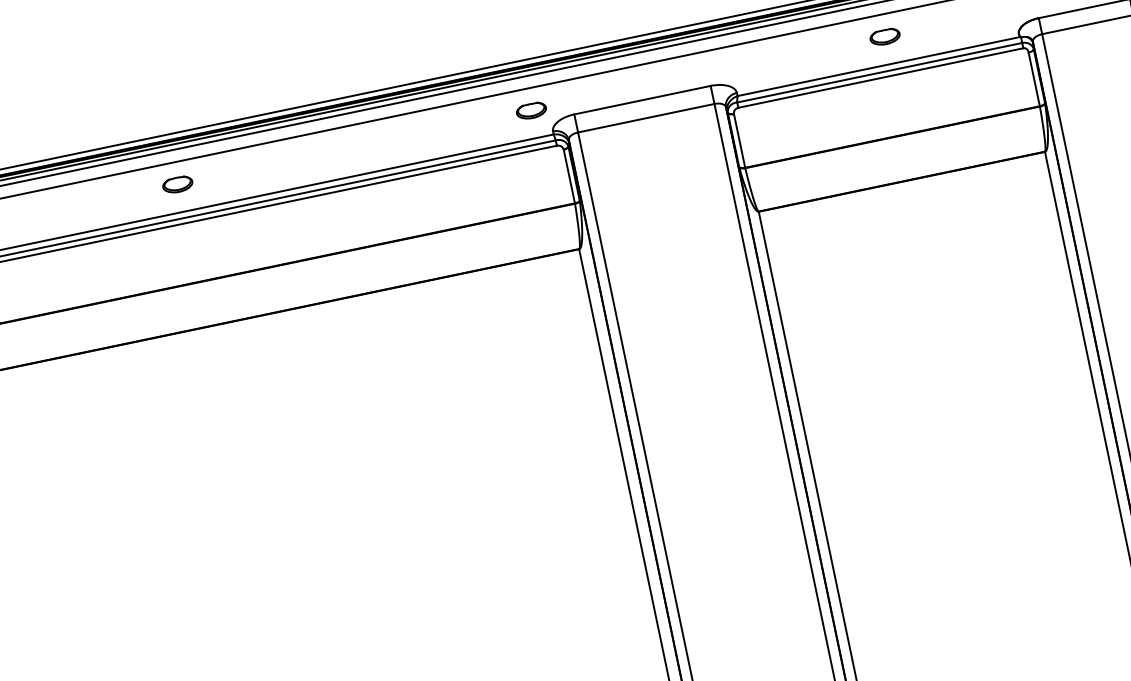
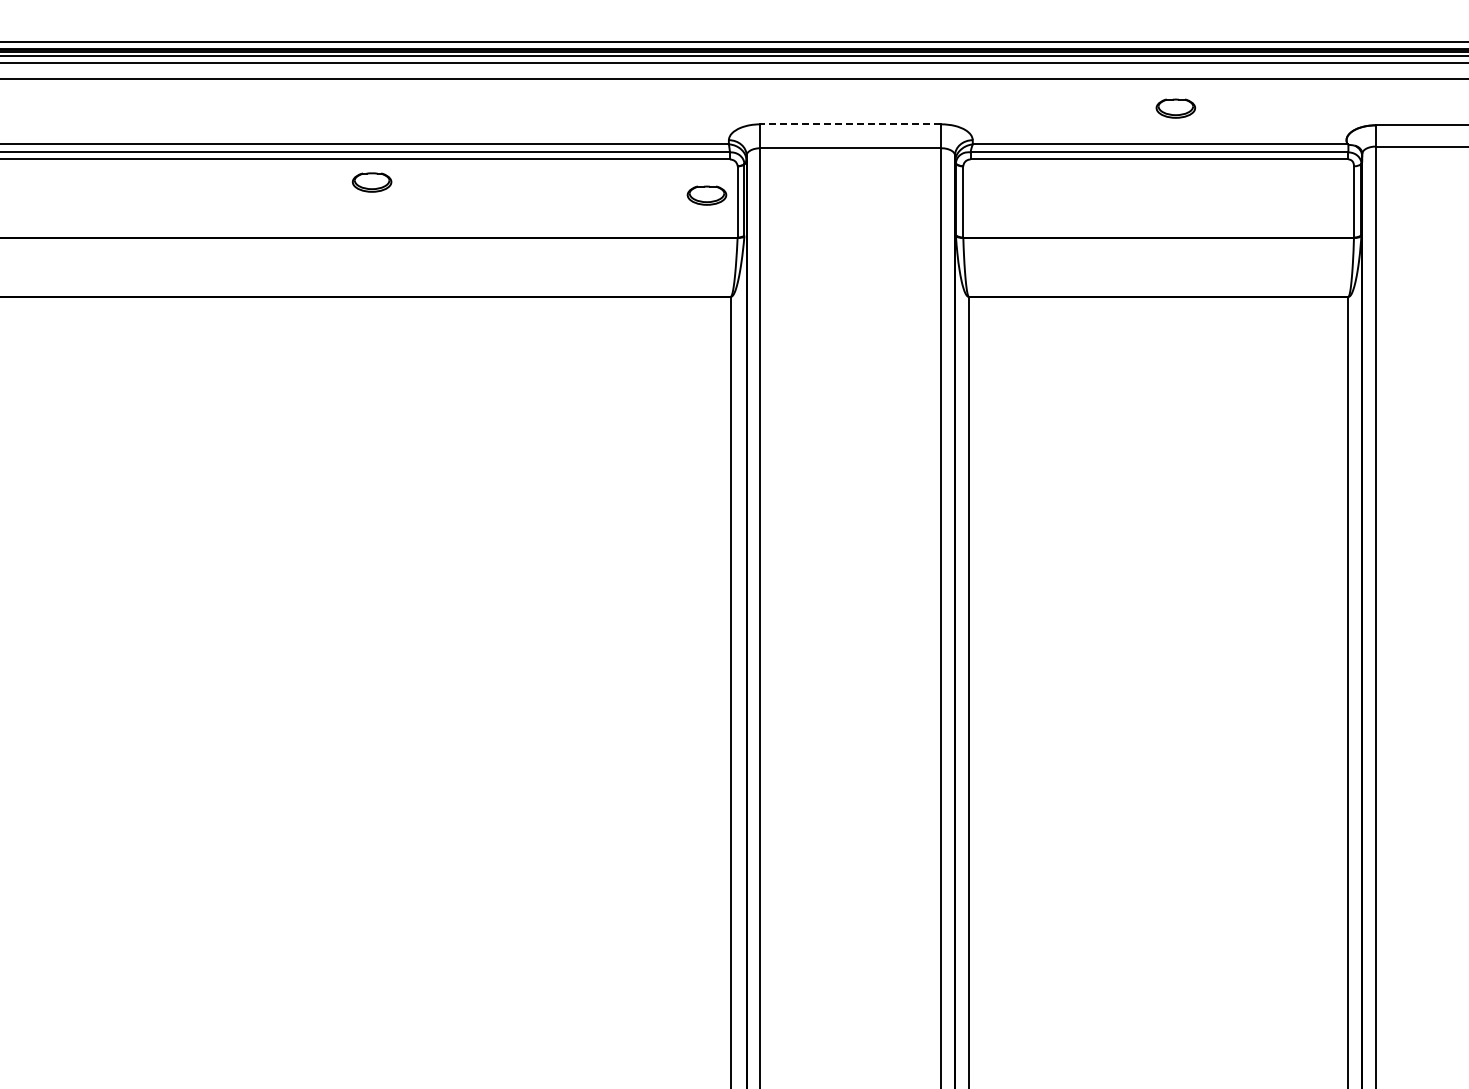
line: (642, 100) -> (850, 124), solid -> dashed
part: (531, 110) -> (706, 195), moved
part: (177, 184) -> (371, 182), moved

